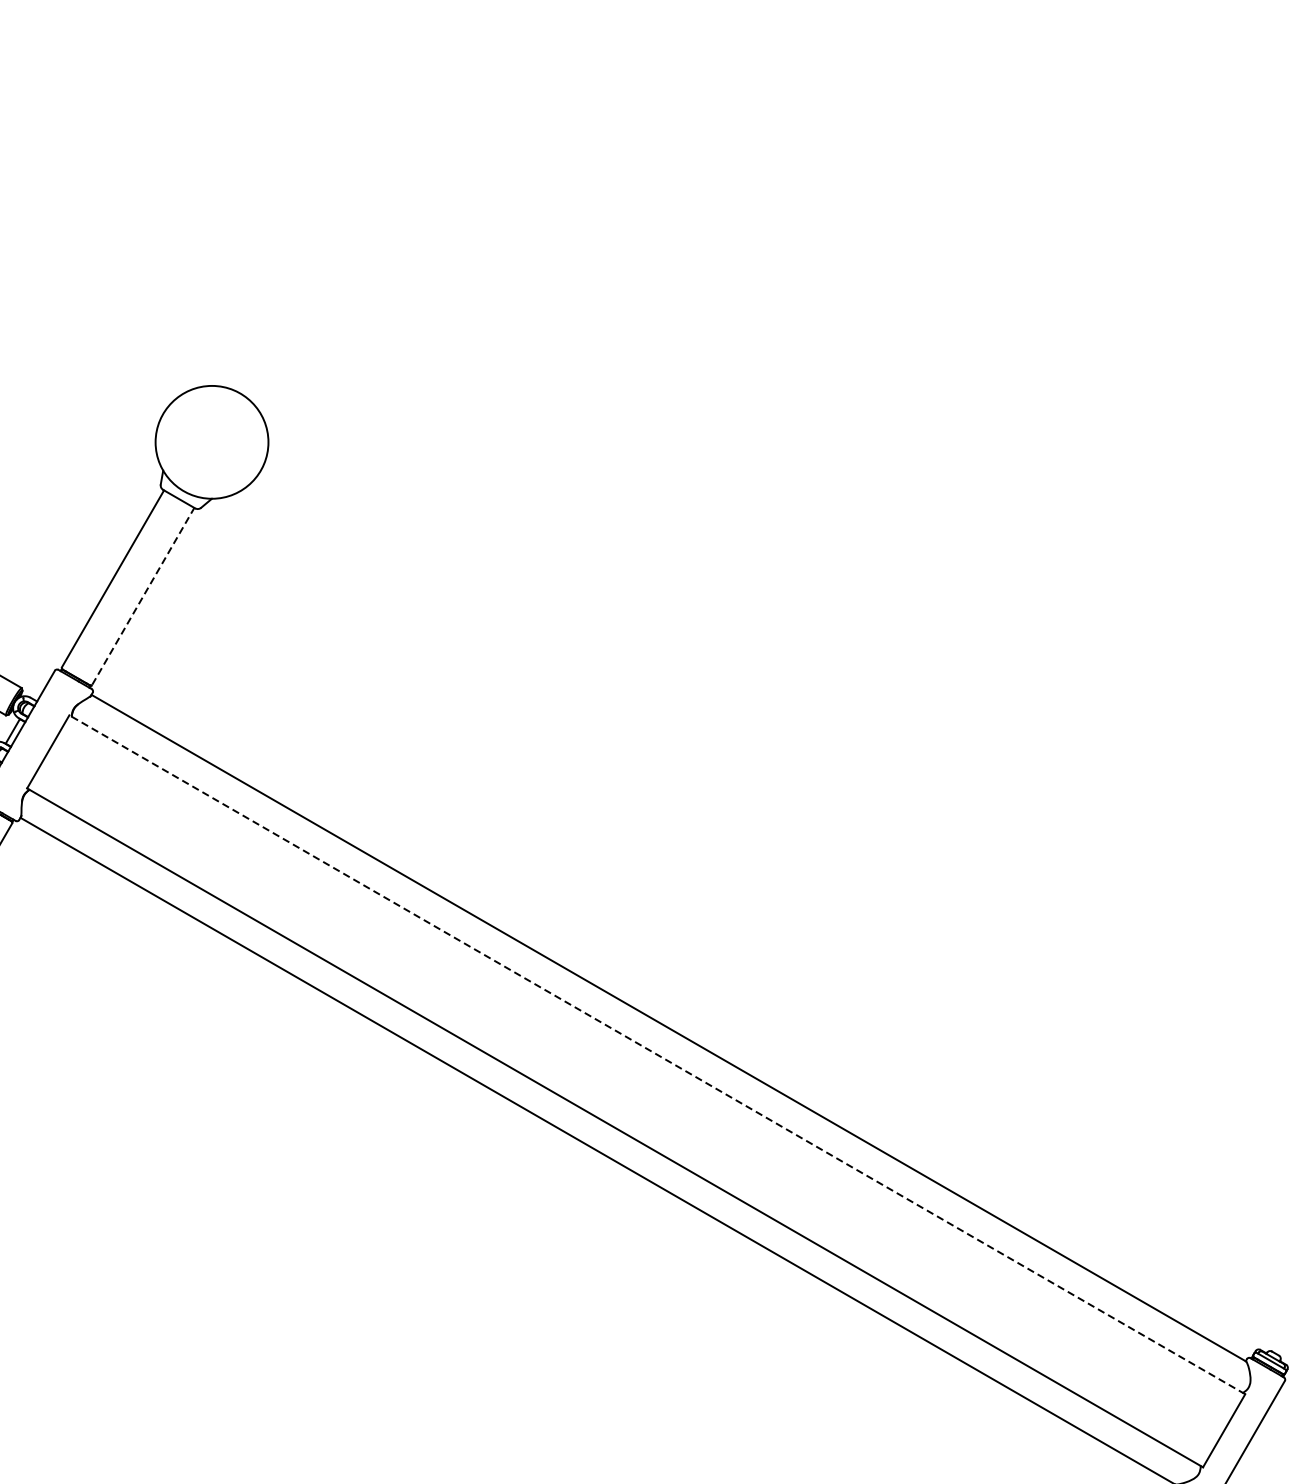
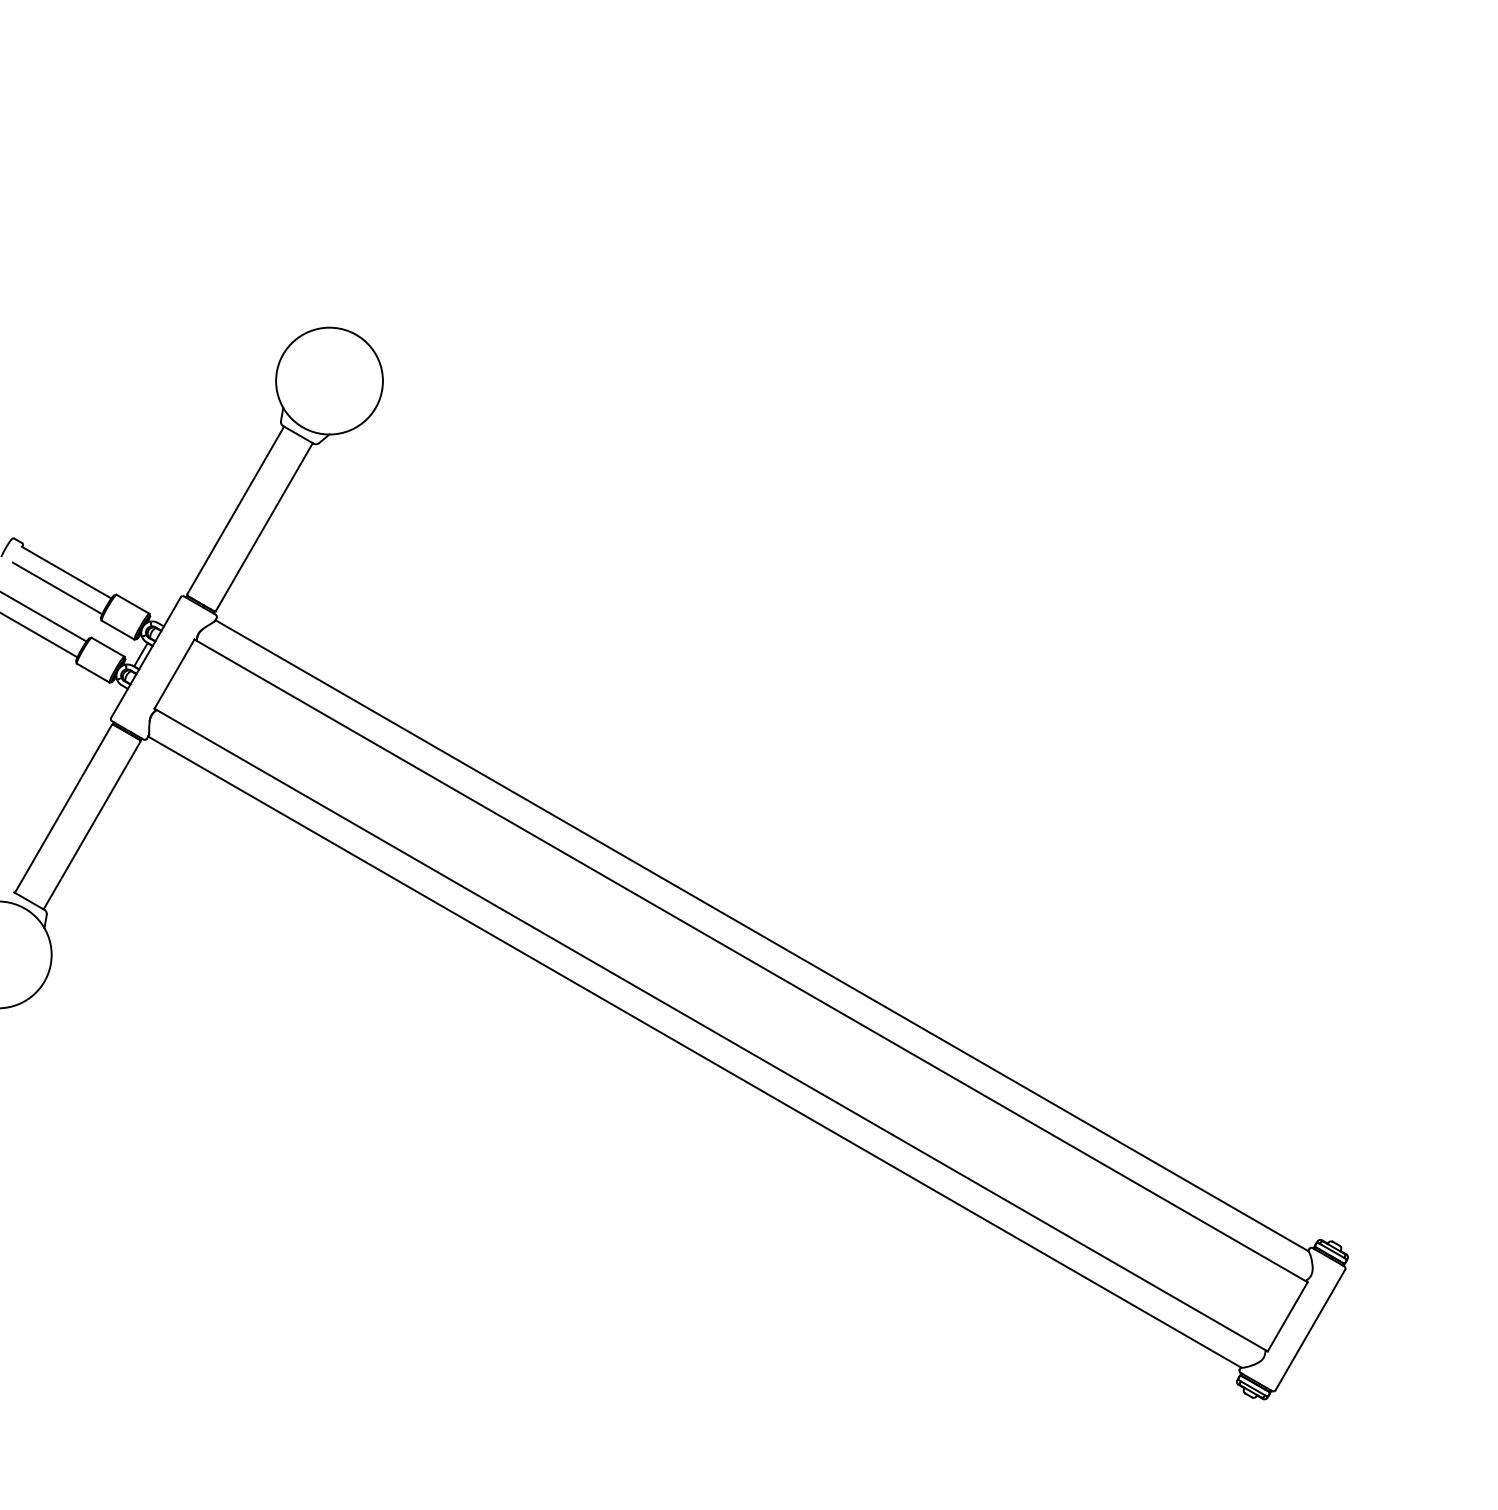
line: (143, 595) -> (264, 526), dashed -> solid
line: (657, 1054) -> (751, 960), dashed -> solid

